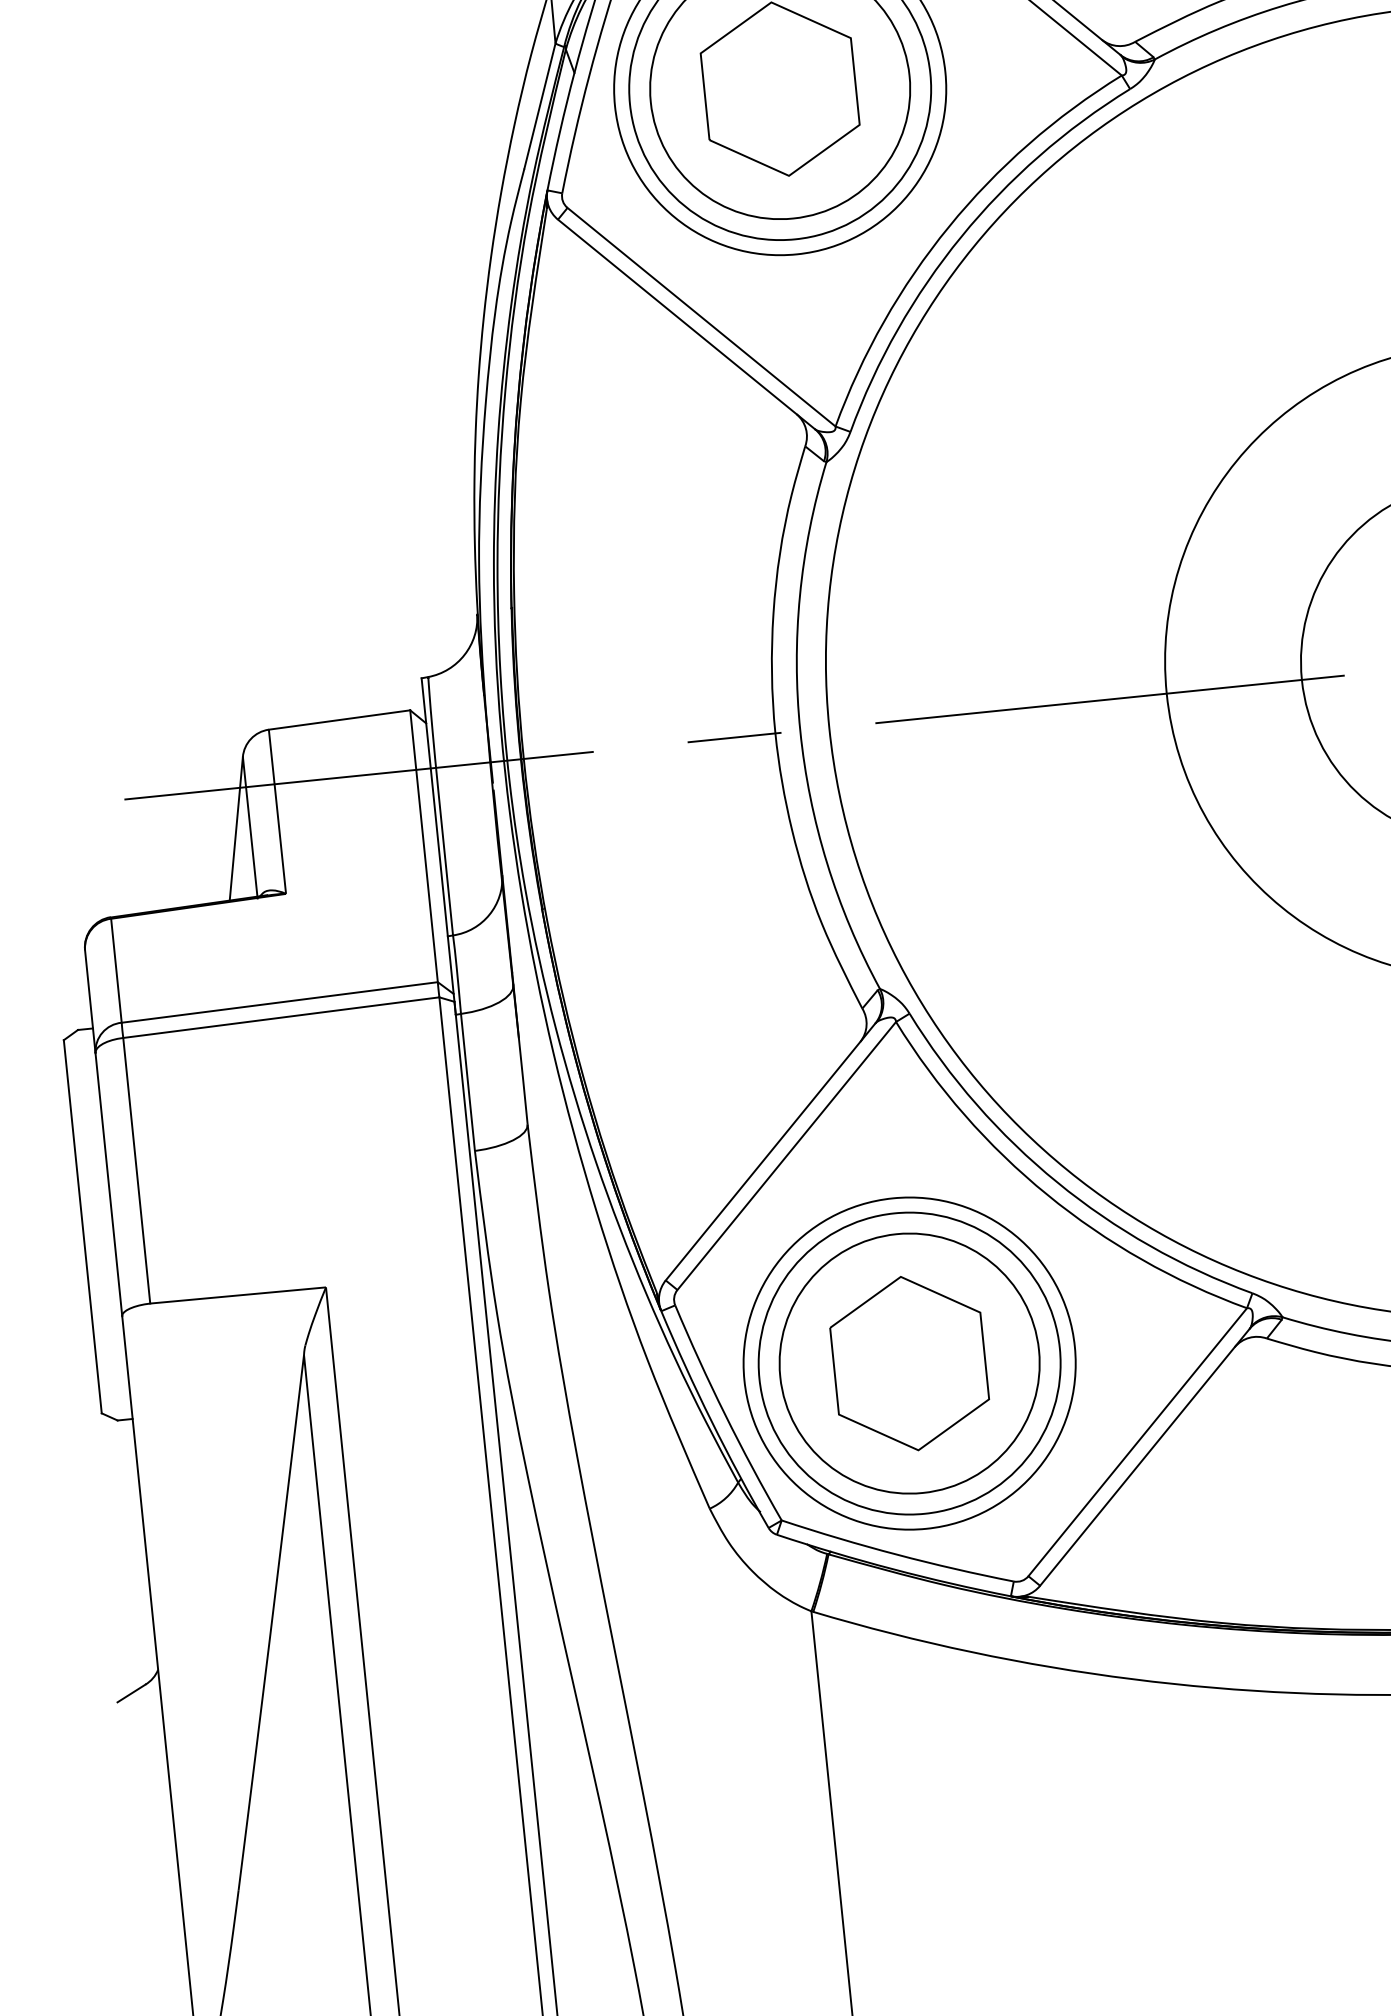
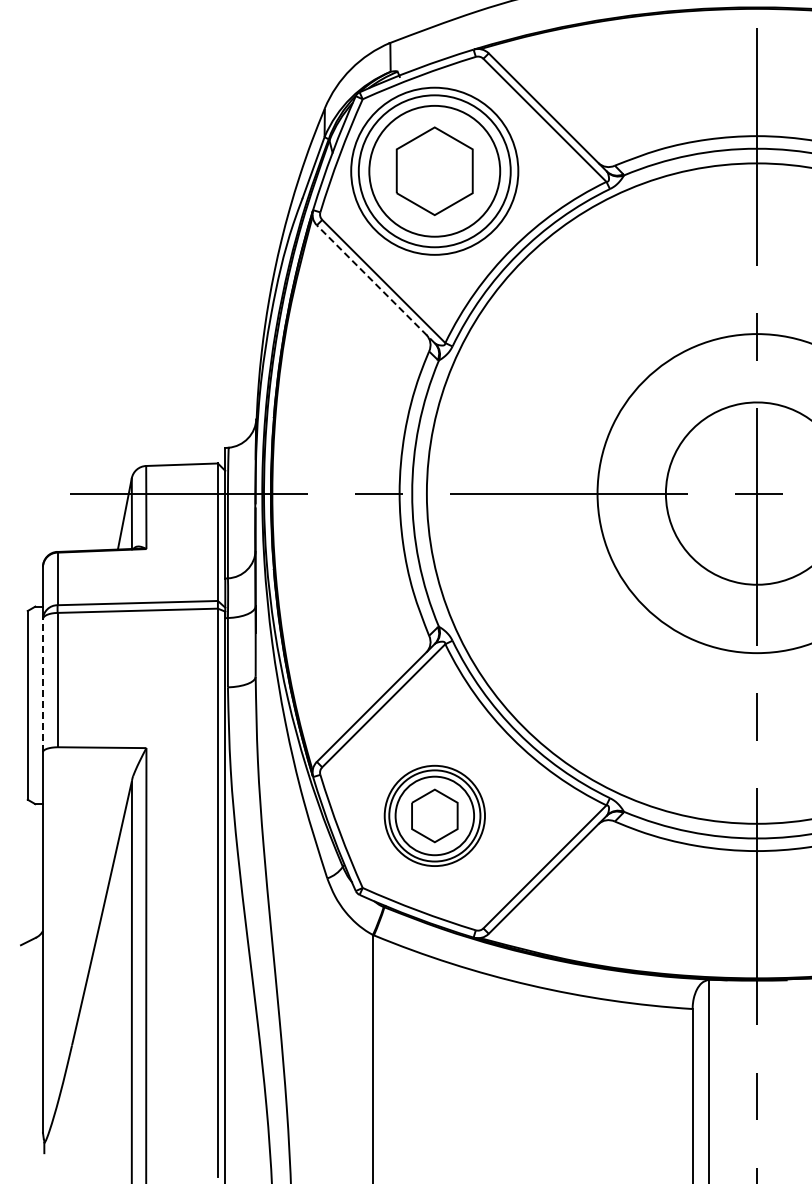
line: (685, 324) -> (375, 284), solid -> dashed
line: (107, 1184) -> (42, 685), solid -> dashed
part: (909, 1362) -> (434, 815), size x0.6

